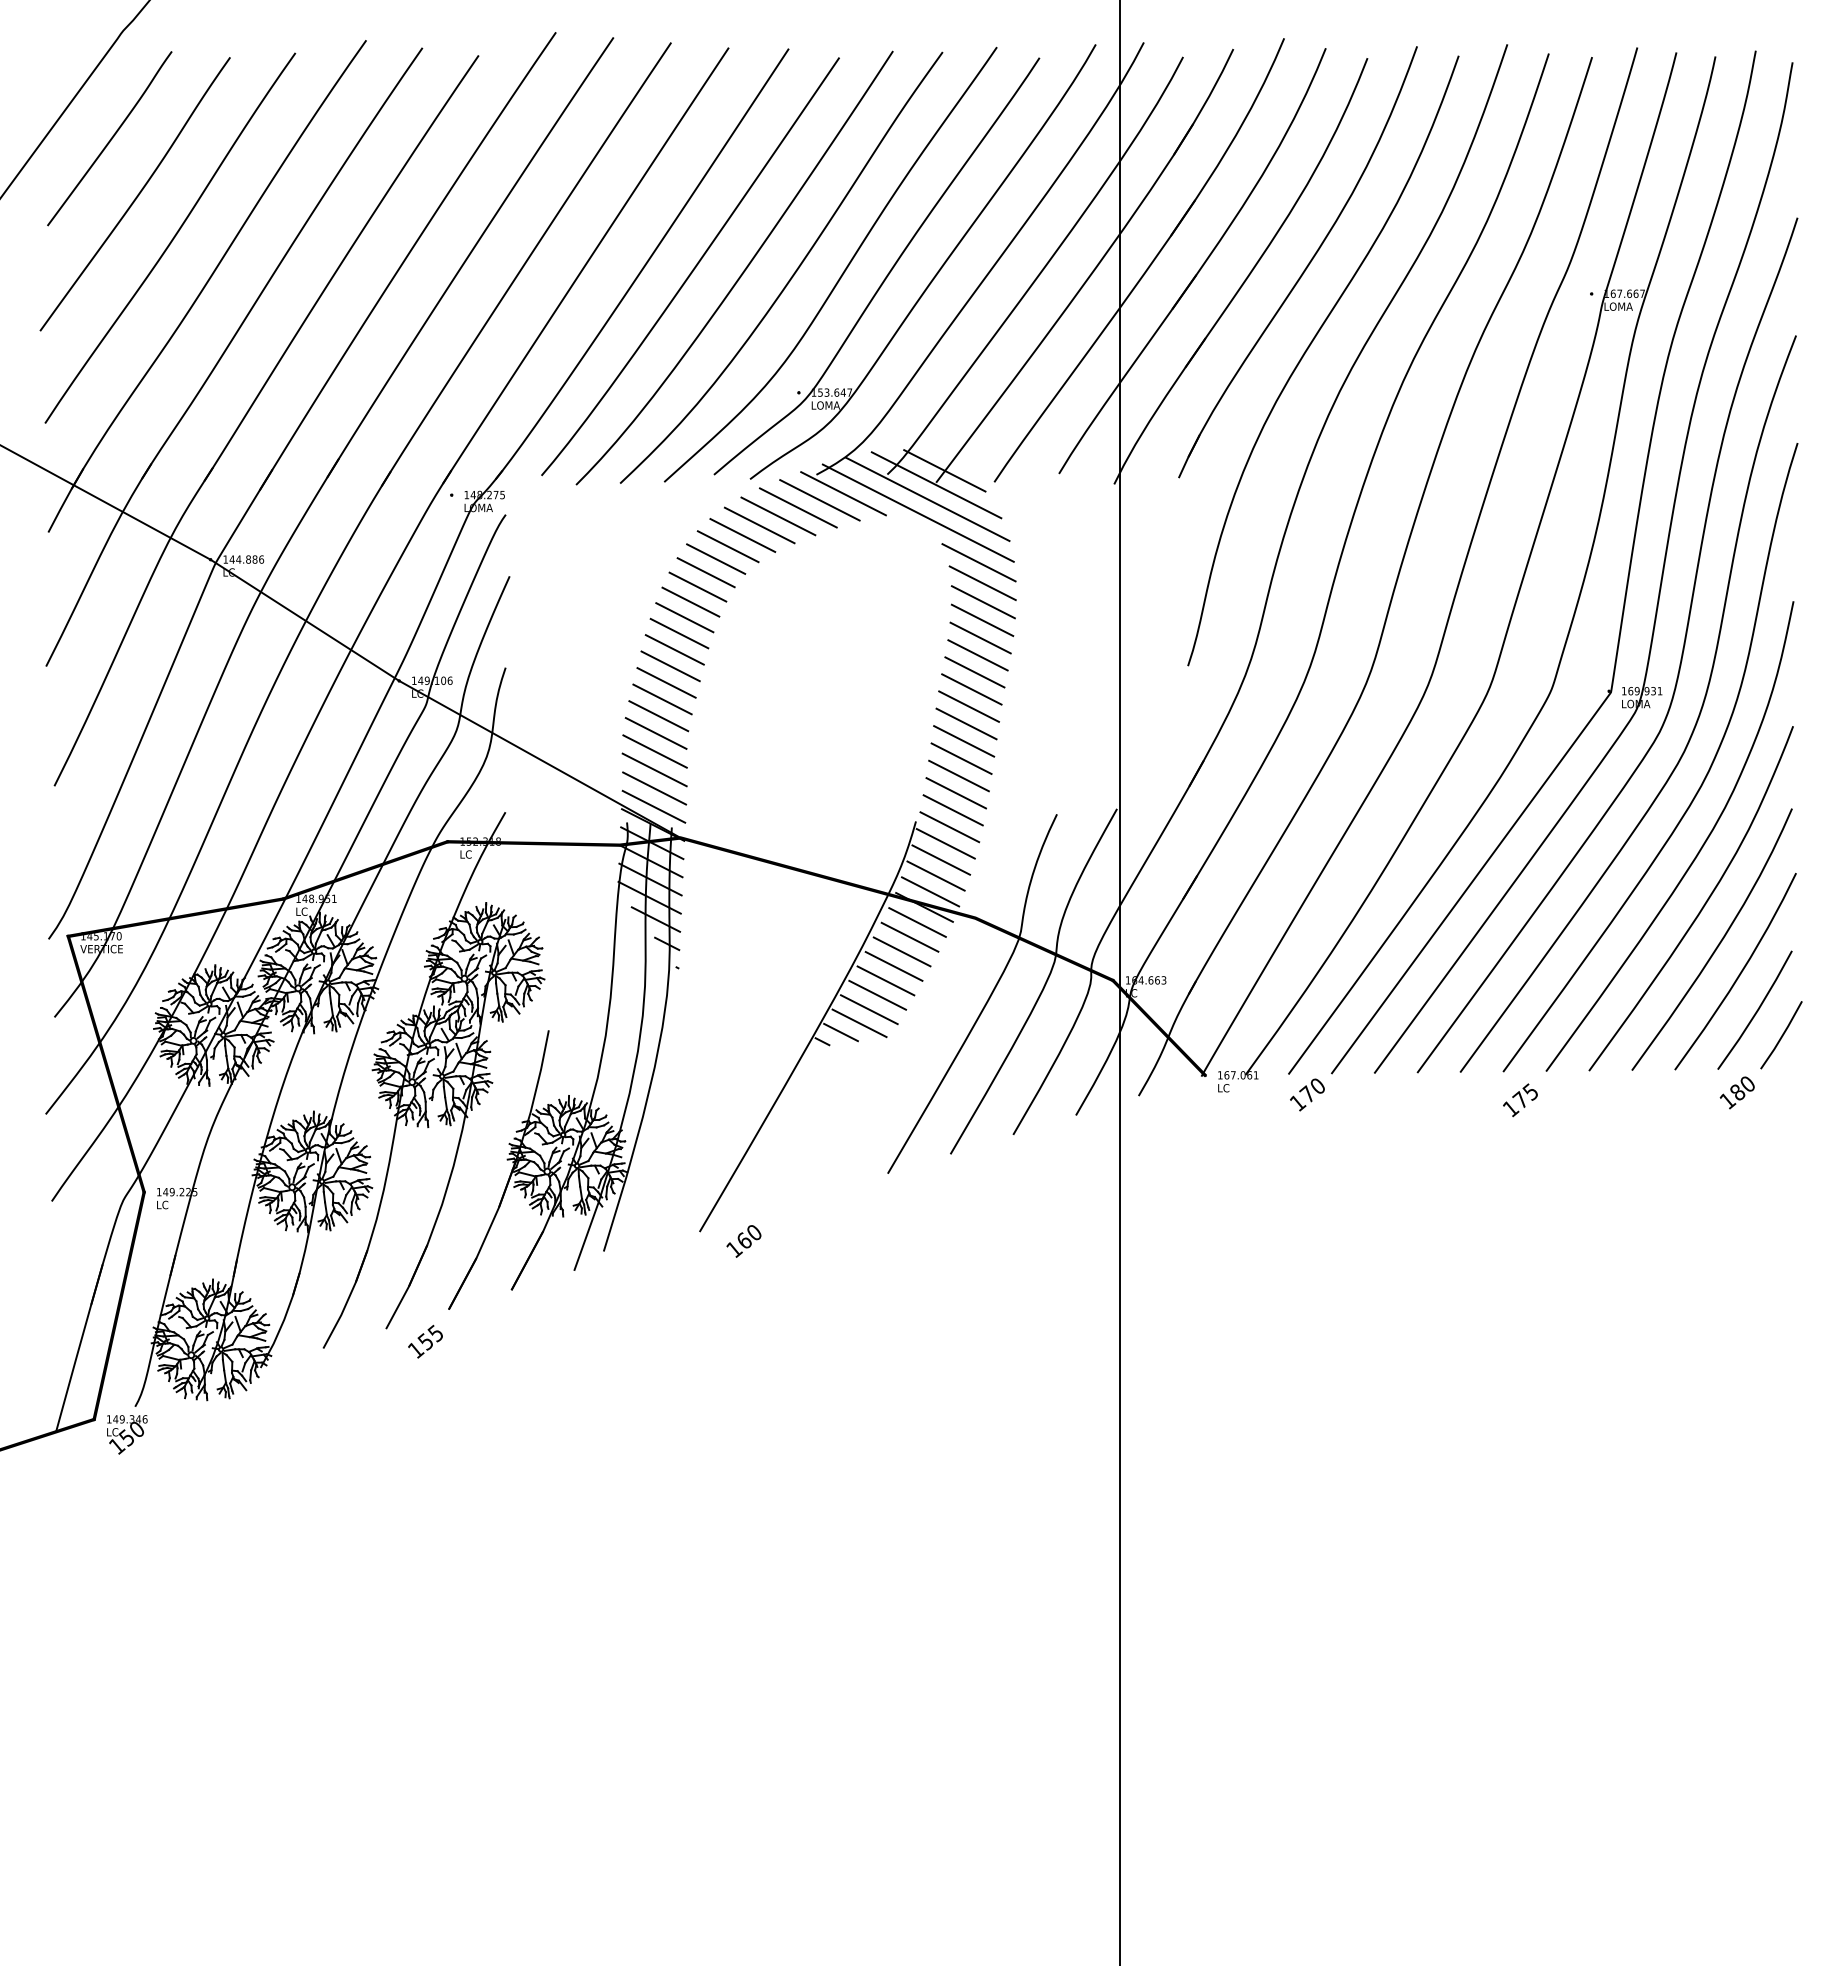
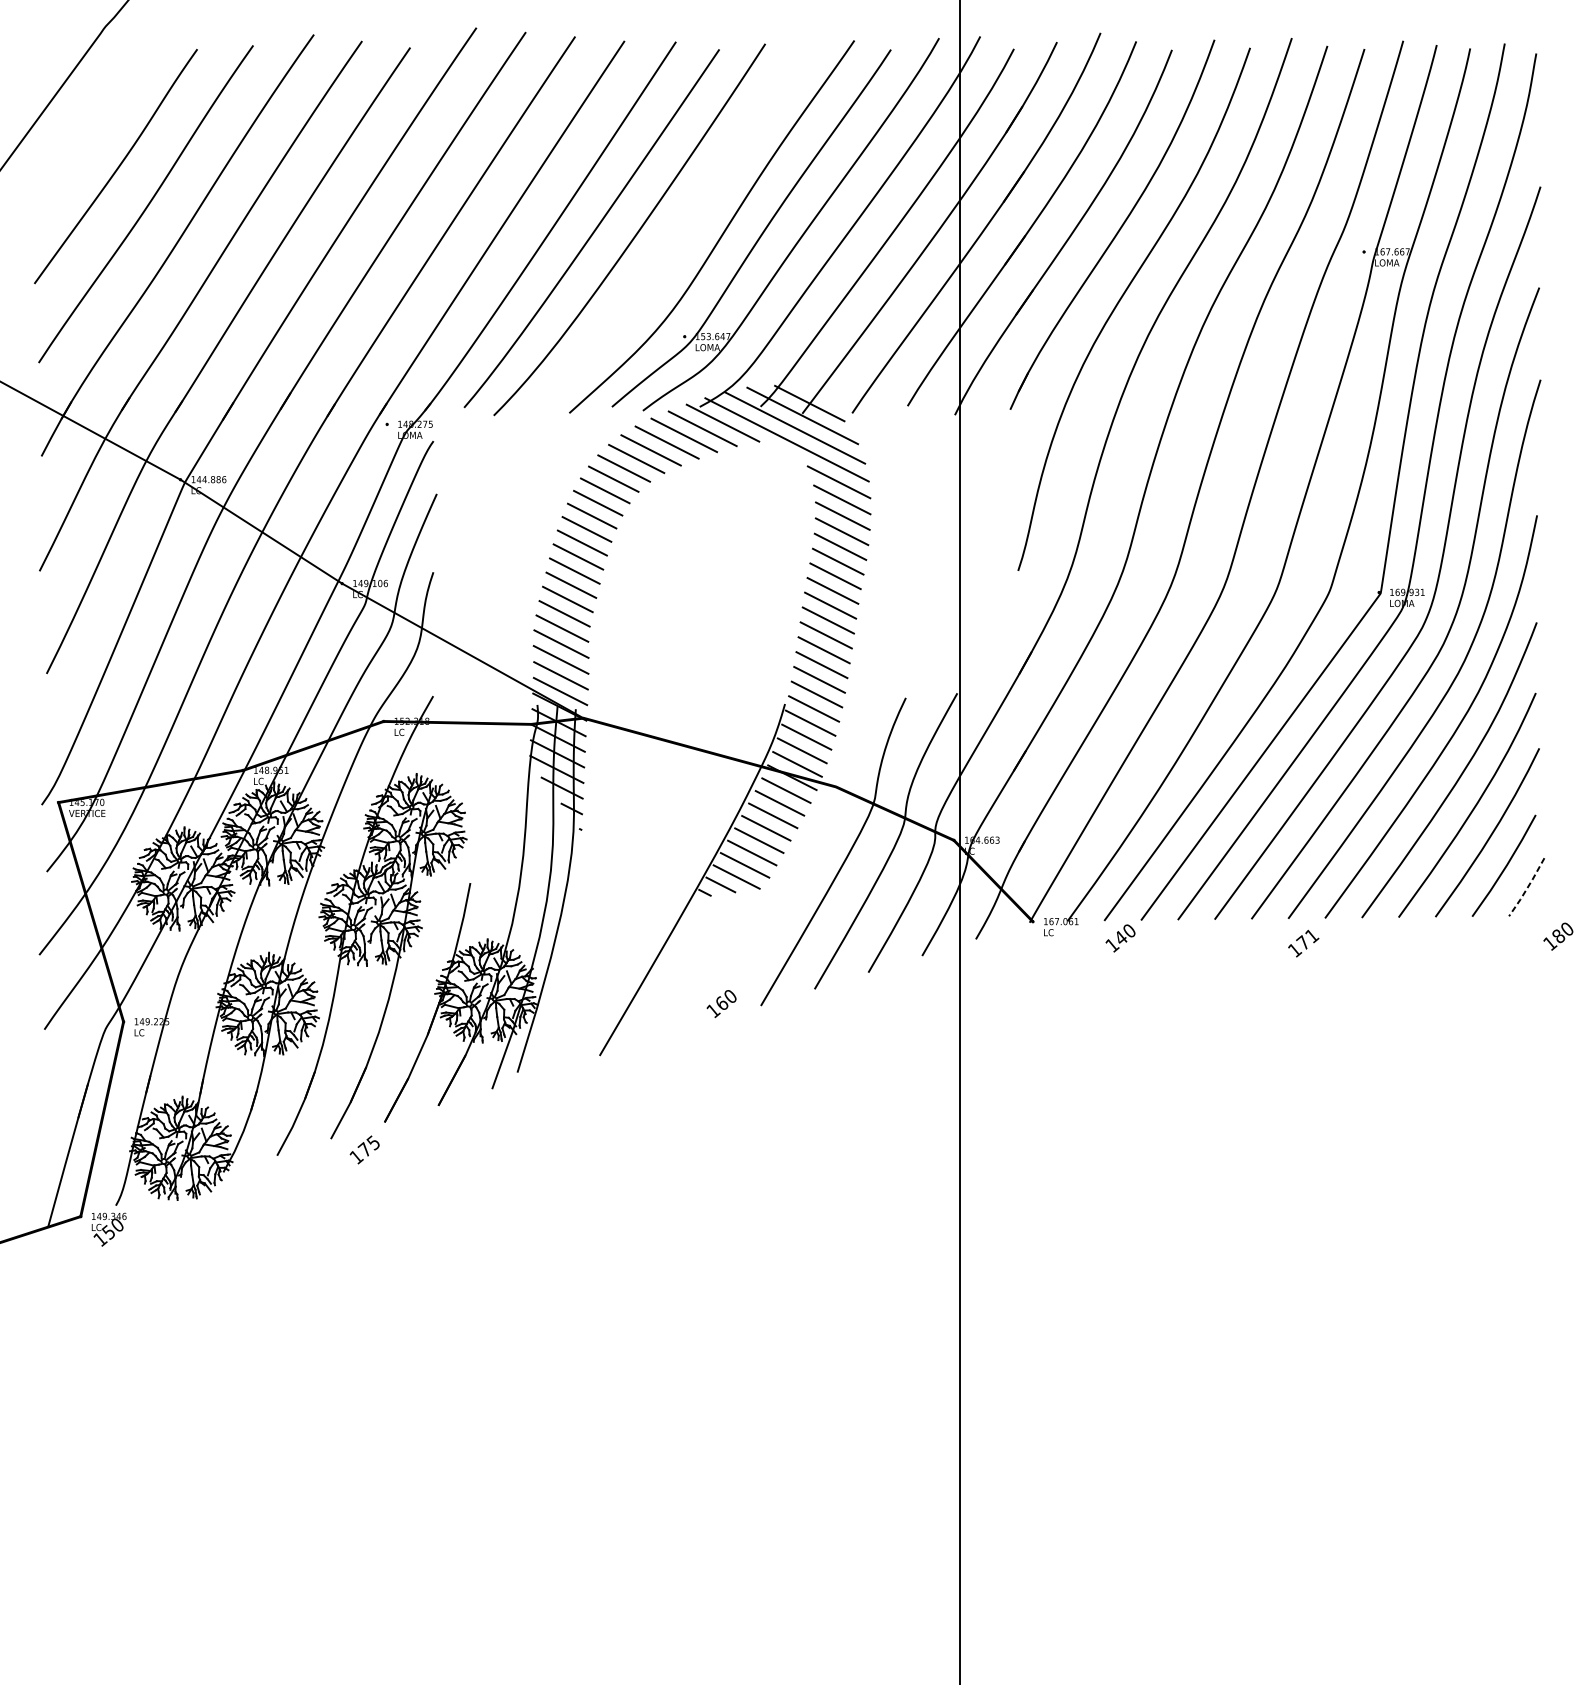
curve: (110, 138) -> (94, 118), removed
curve: (792, 274) -> (679, 235), removed
line: (1782, 1035) -> (1527, 887), solid -> dashed
text: (1530, 1091) -> (1311, 935), 175 -> 171
text: (1736, 1092) -> (1557, 936), moved
text: (1307, 1093) -> (1120, 937), 170 -> 140
text: (743, 1241) -> (721, 1004), moved
text: (424, 1341) -> (363, 1149), 155 -> 175

